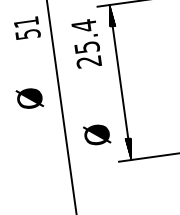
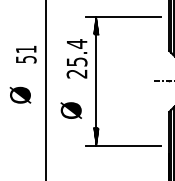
text: (27, 28) -> (26, 54), moved
text: (85, 43) -> (76, 58), moved
text: (29, 97) -> (20, 94), moved
text: (96, 134) -> (70, 110), moved

